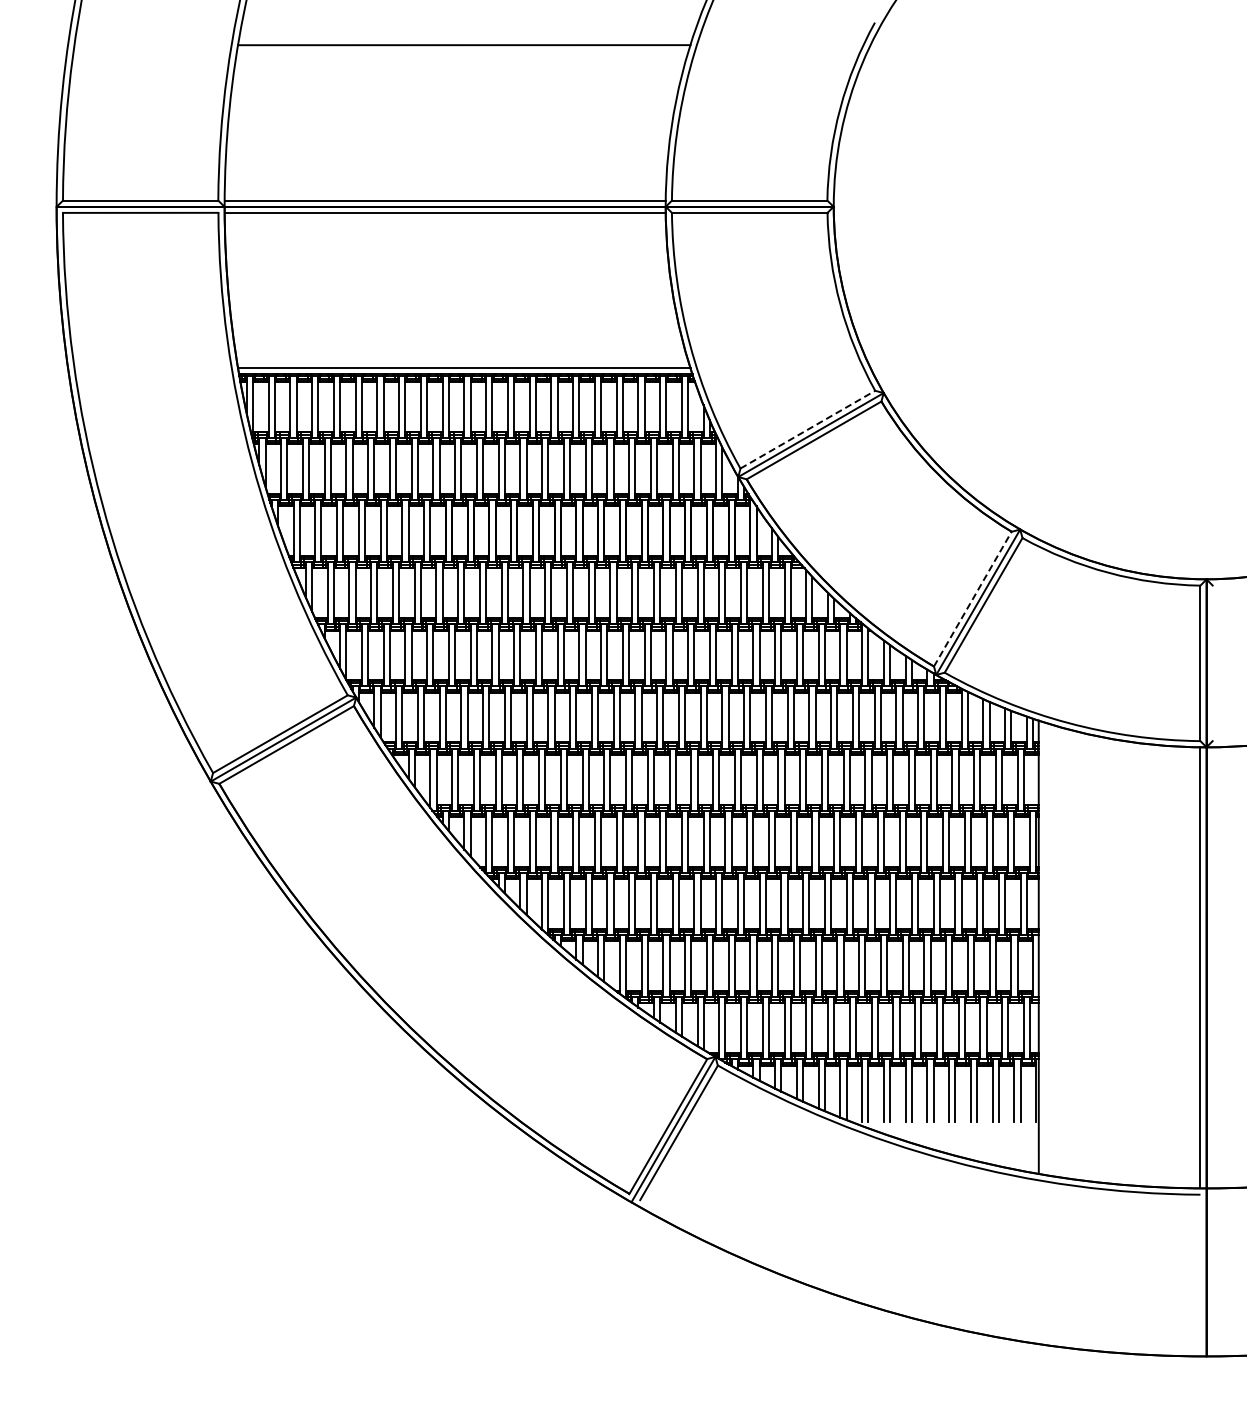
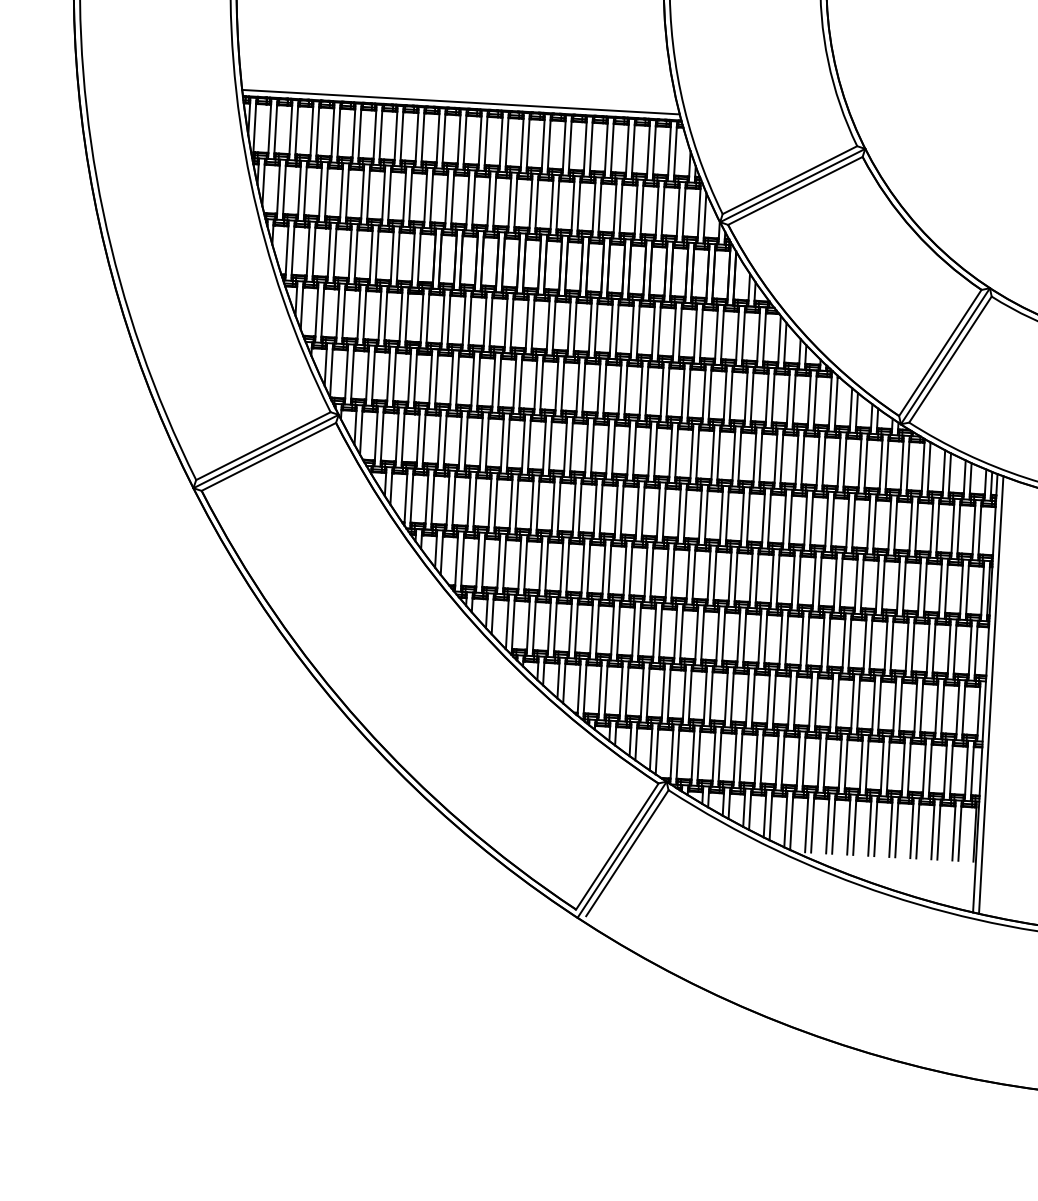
line: (807, 429) -> (789, 179), dashed -> solid
line: (972, 599) -> (940, 353), dashed -> solid
line: (1044, 948) -> (990, 694), added

